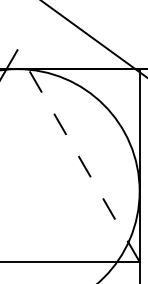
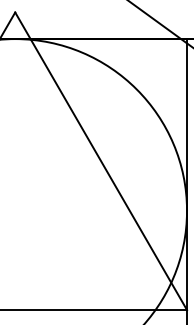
line: (78, 155) -> (101, 160), dashed -> solid

